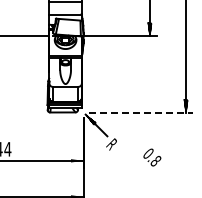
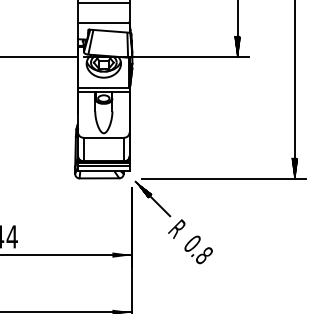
line: (141, 112) -> (224, 178), dashed -> solid
text: (152, 157) -> (198, 249), moved

